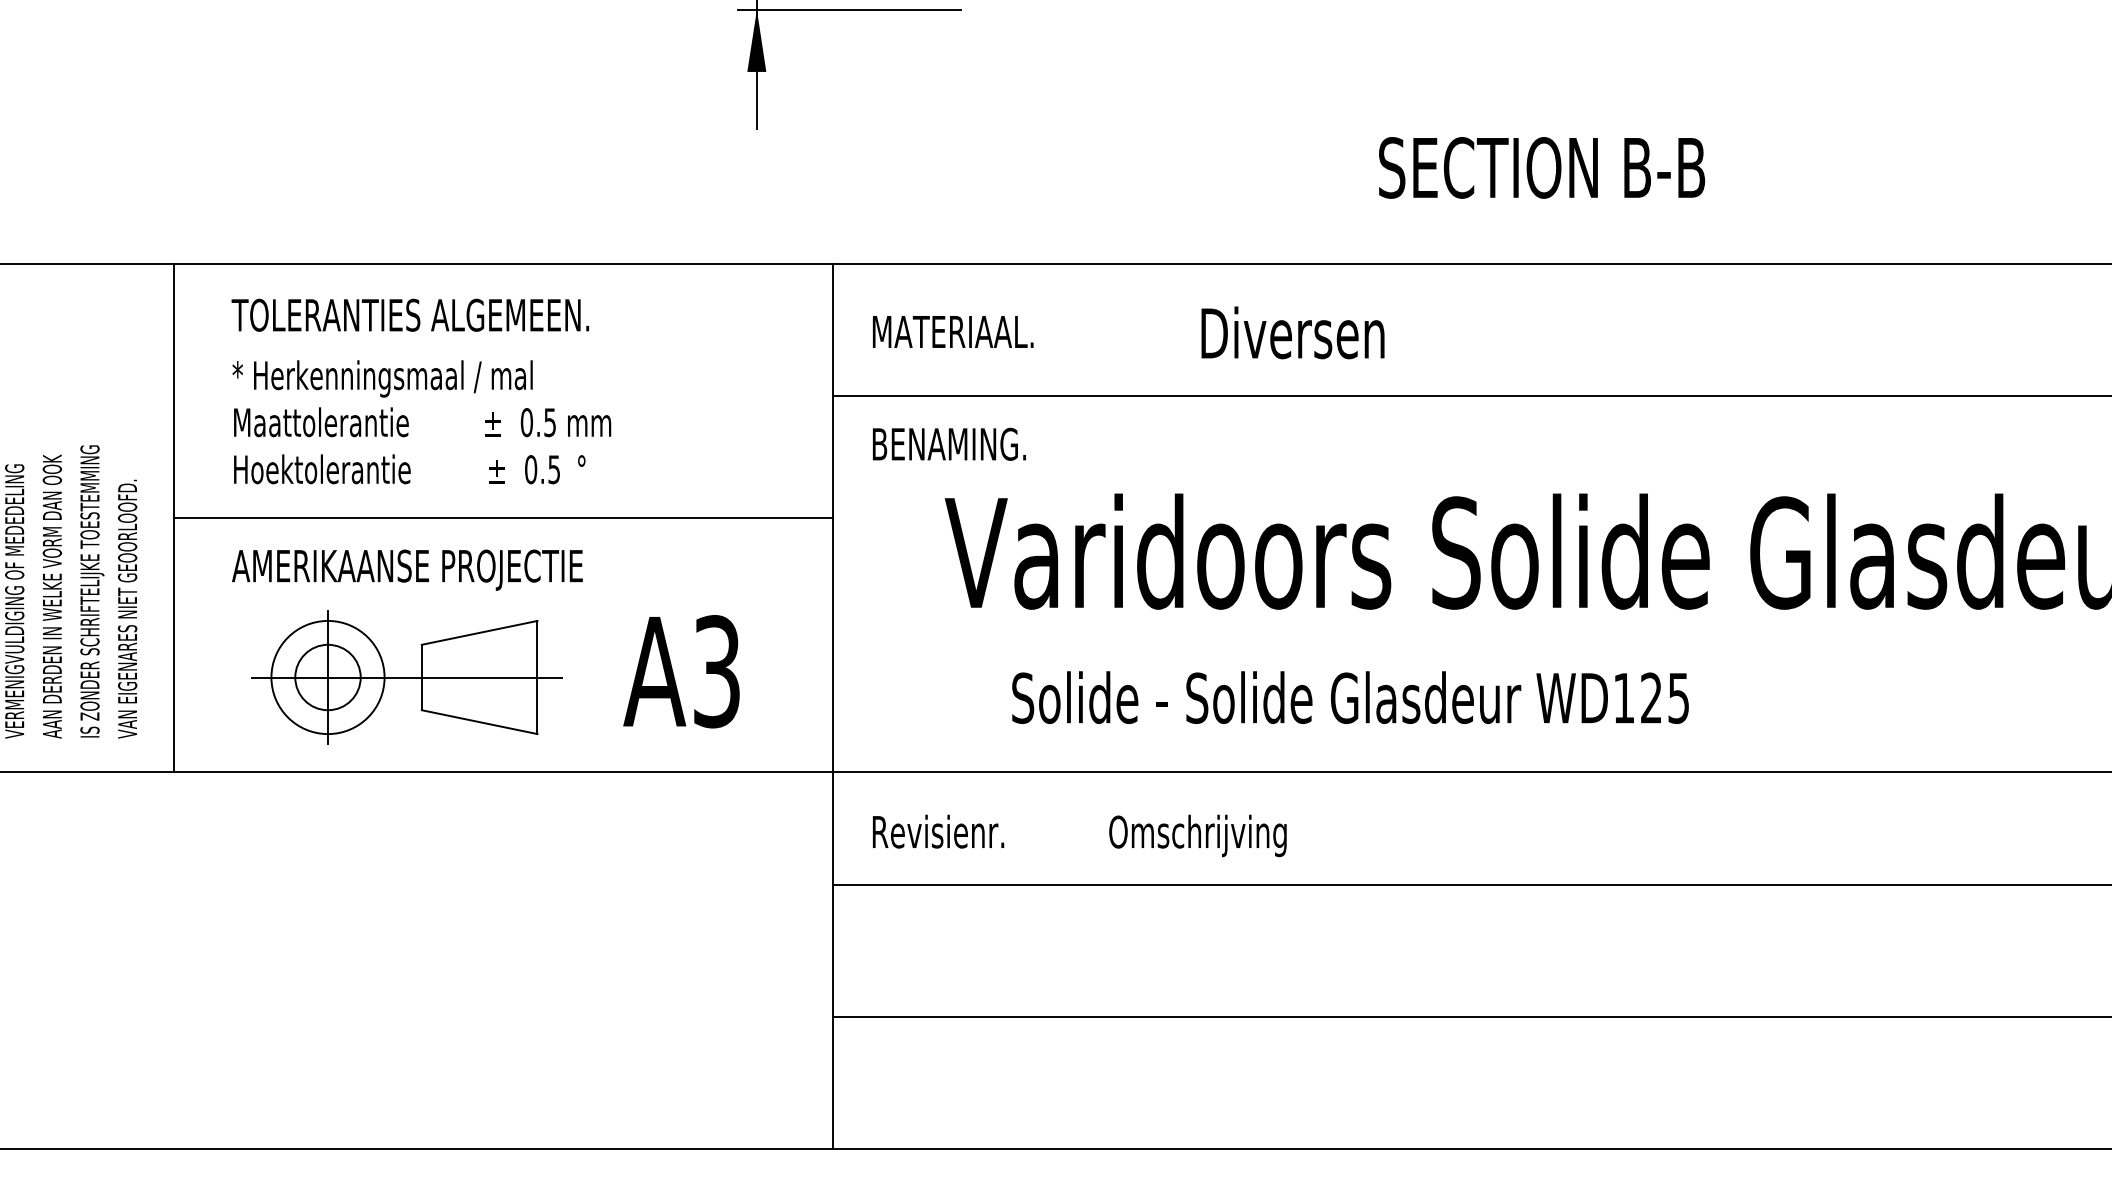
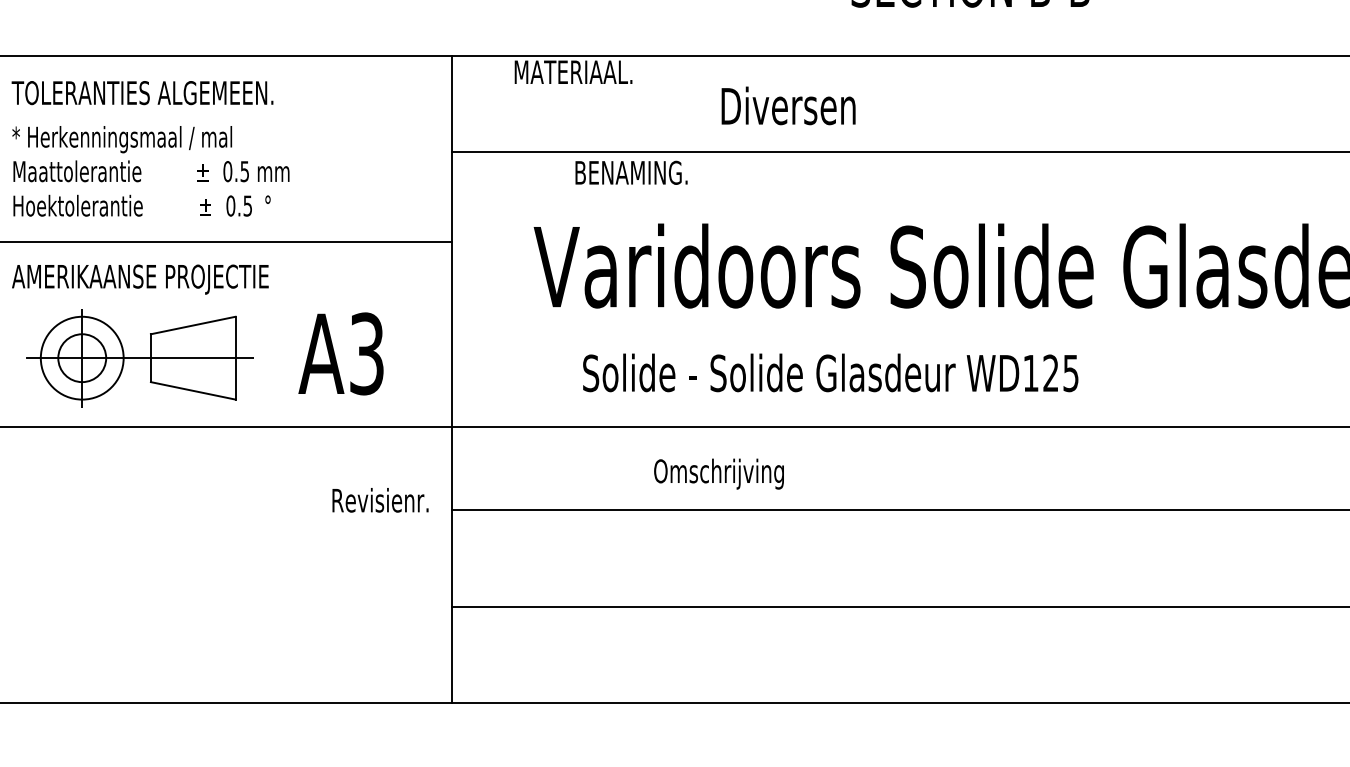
text: (953, 331) -> (573, 71), moved
text: (949, 443) -> (631, 172), moved
text: (938, 831) -> (380, 500), moved

